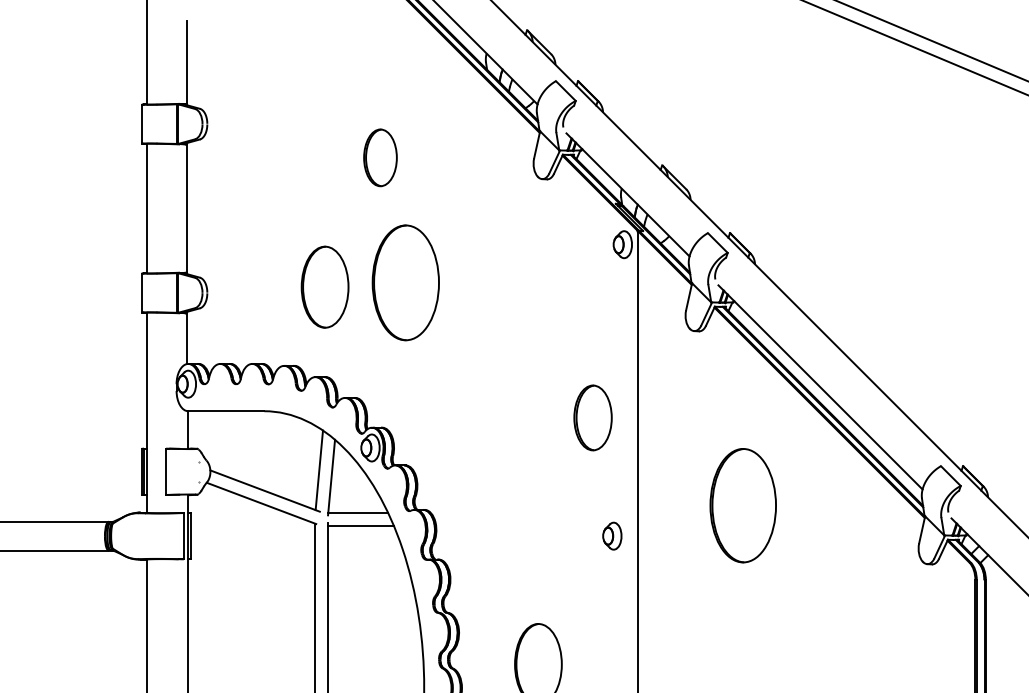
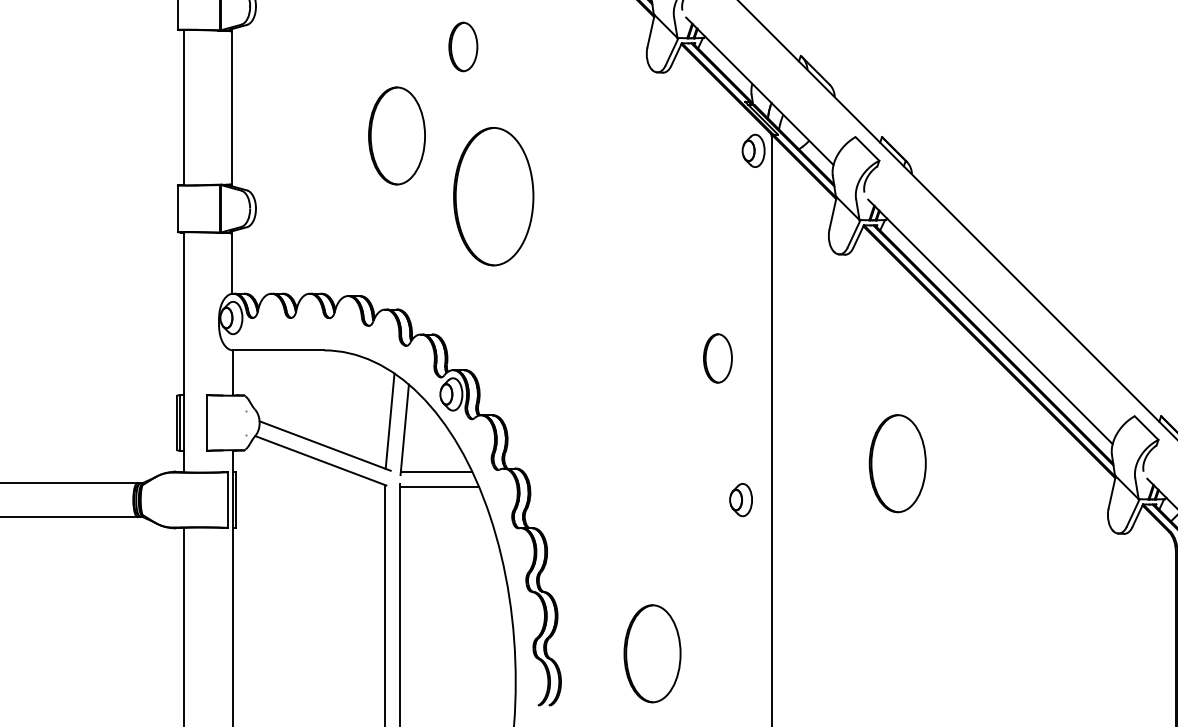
part: (380, 157) -> (463, 46), size x0.71
part: (324, 286) -> (396, 135), moved
part: (592, 417) -> (717, 357), size x0.62
part: (742, 505) -> (896, 463), size x0.71

